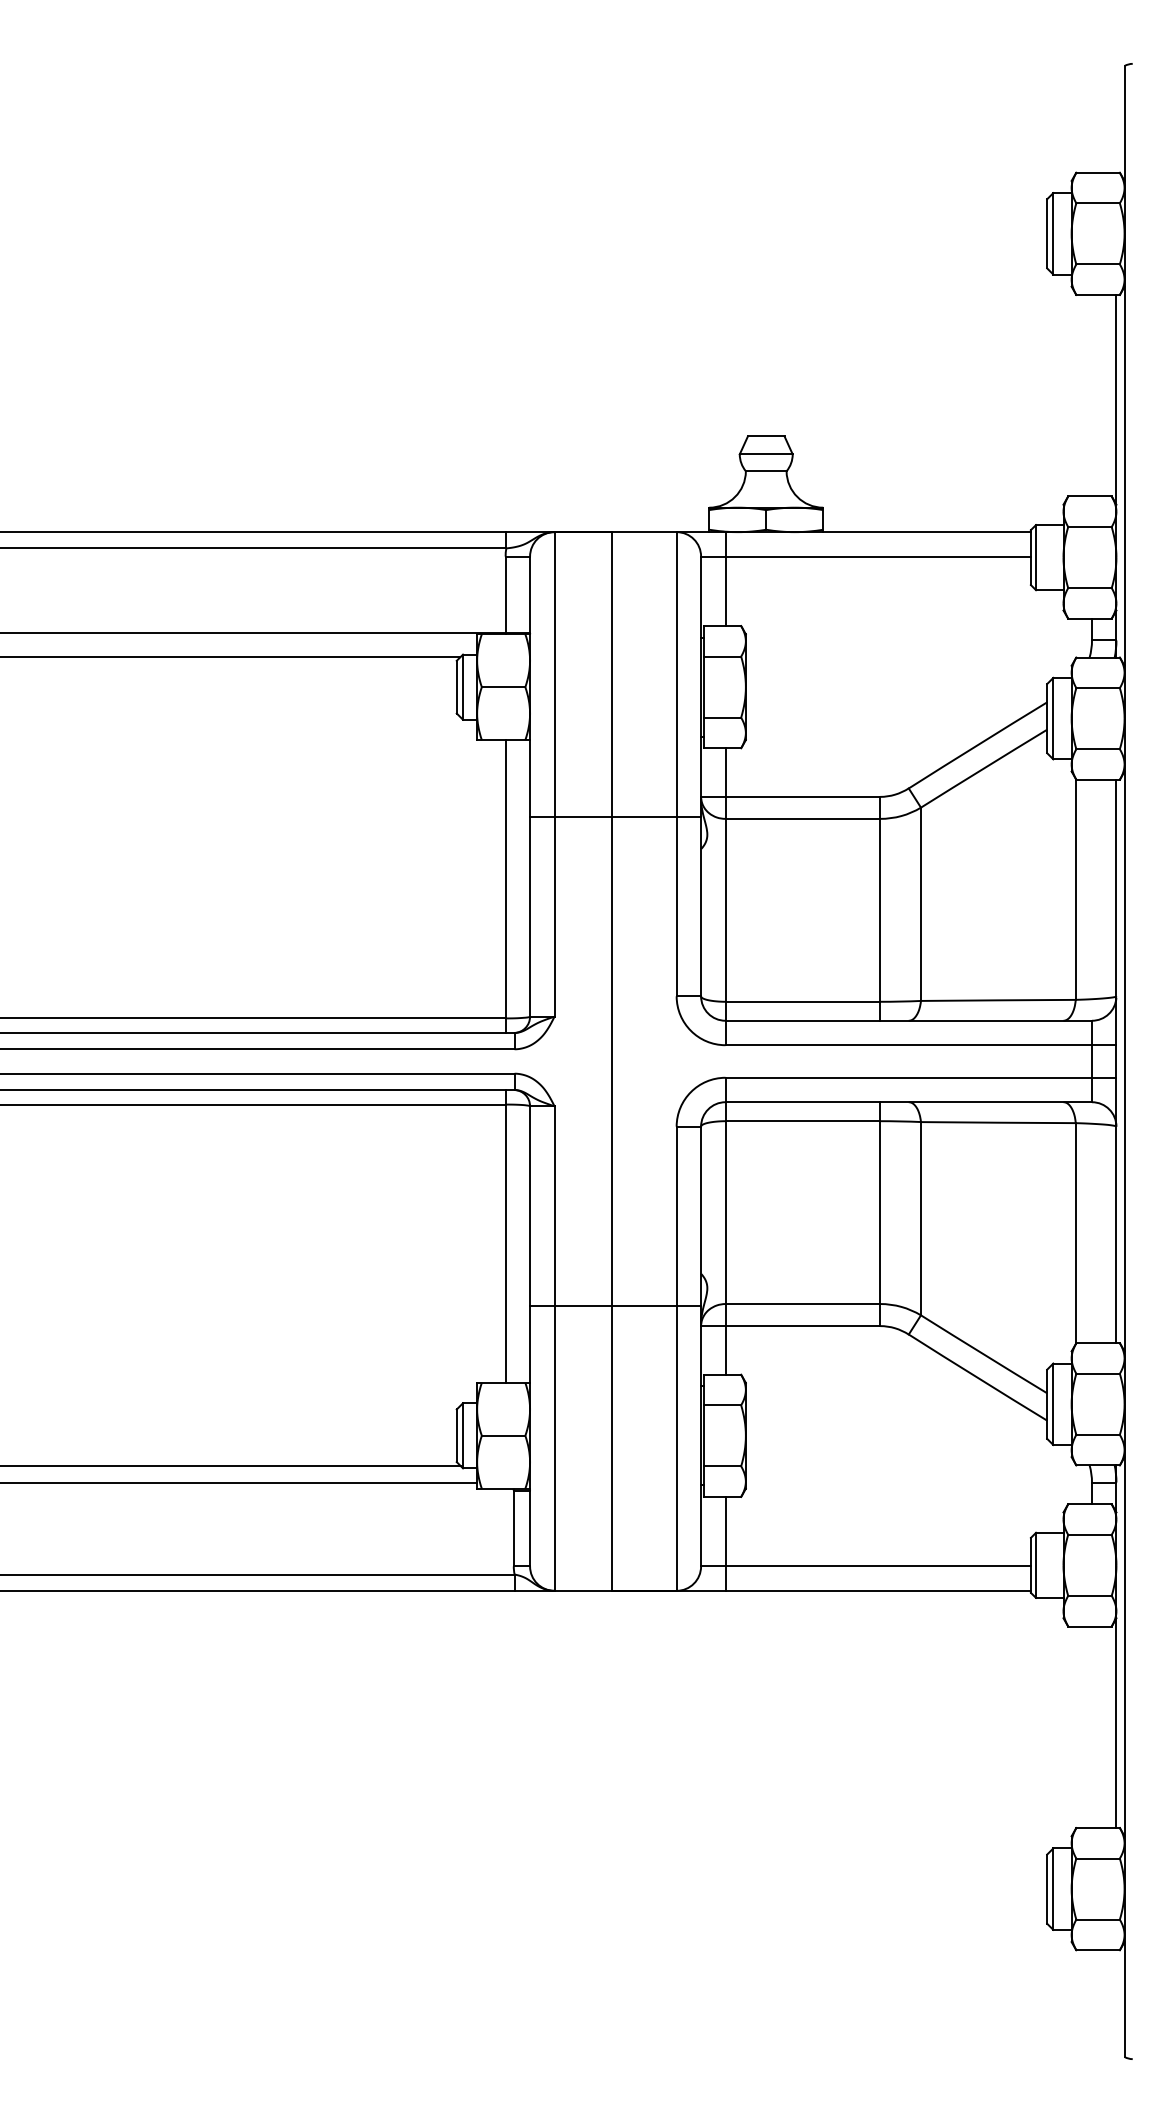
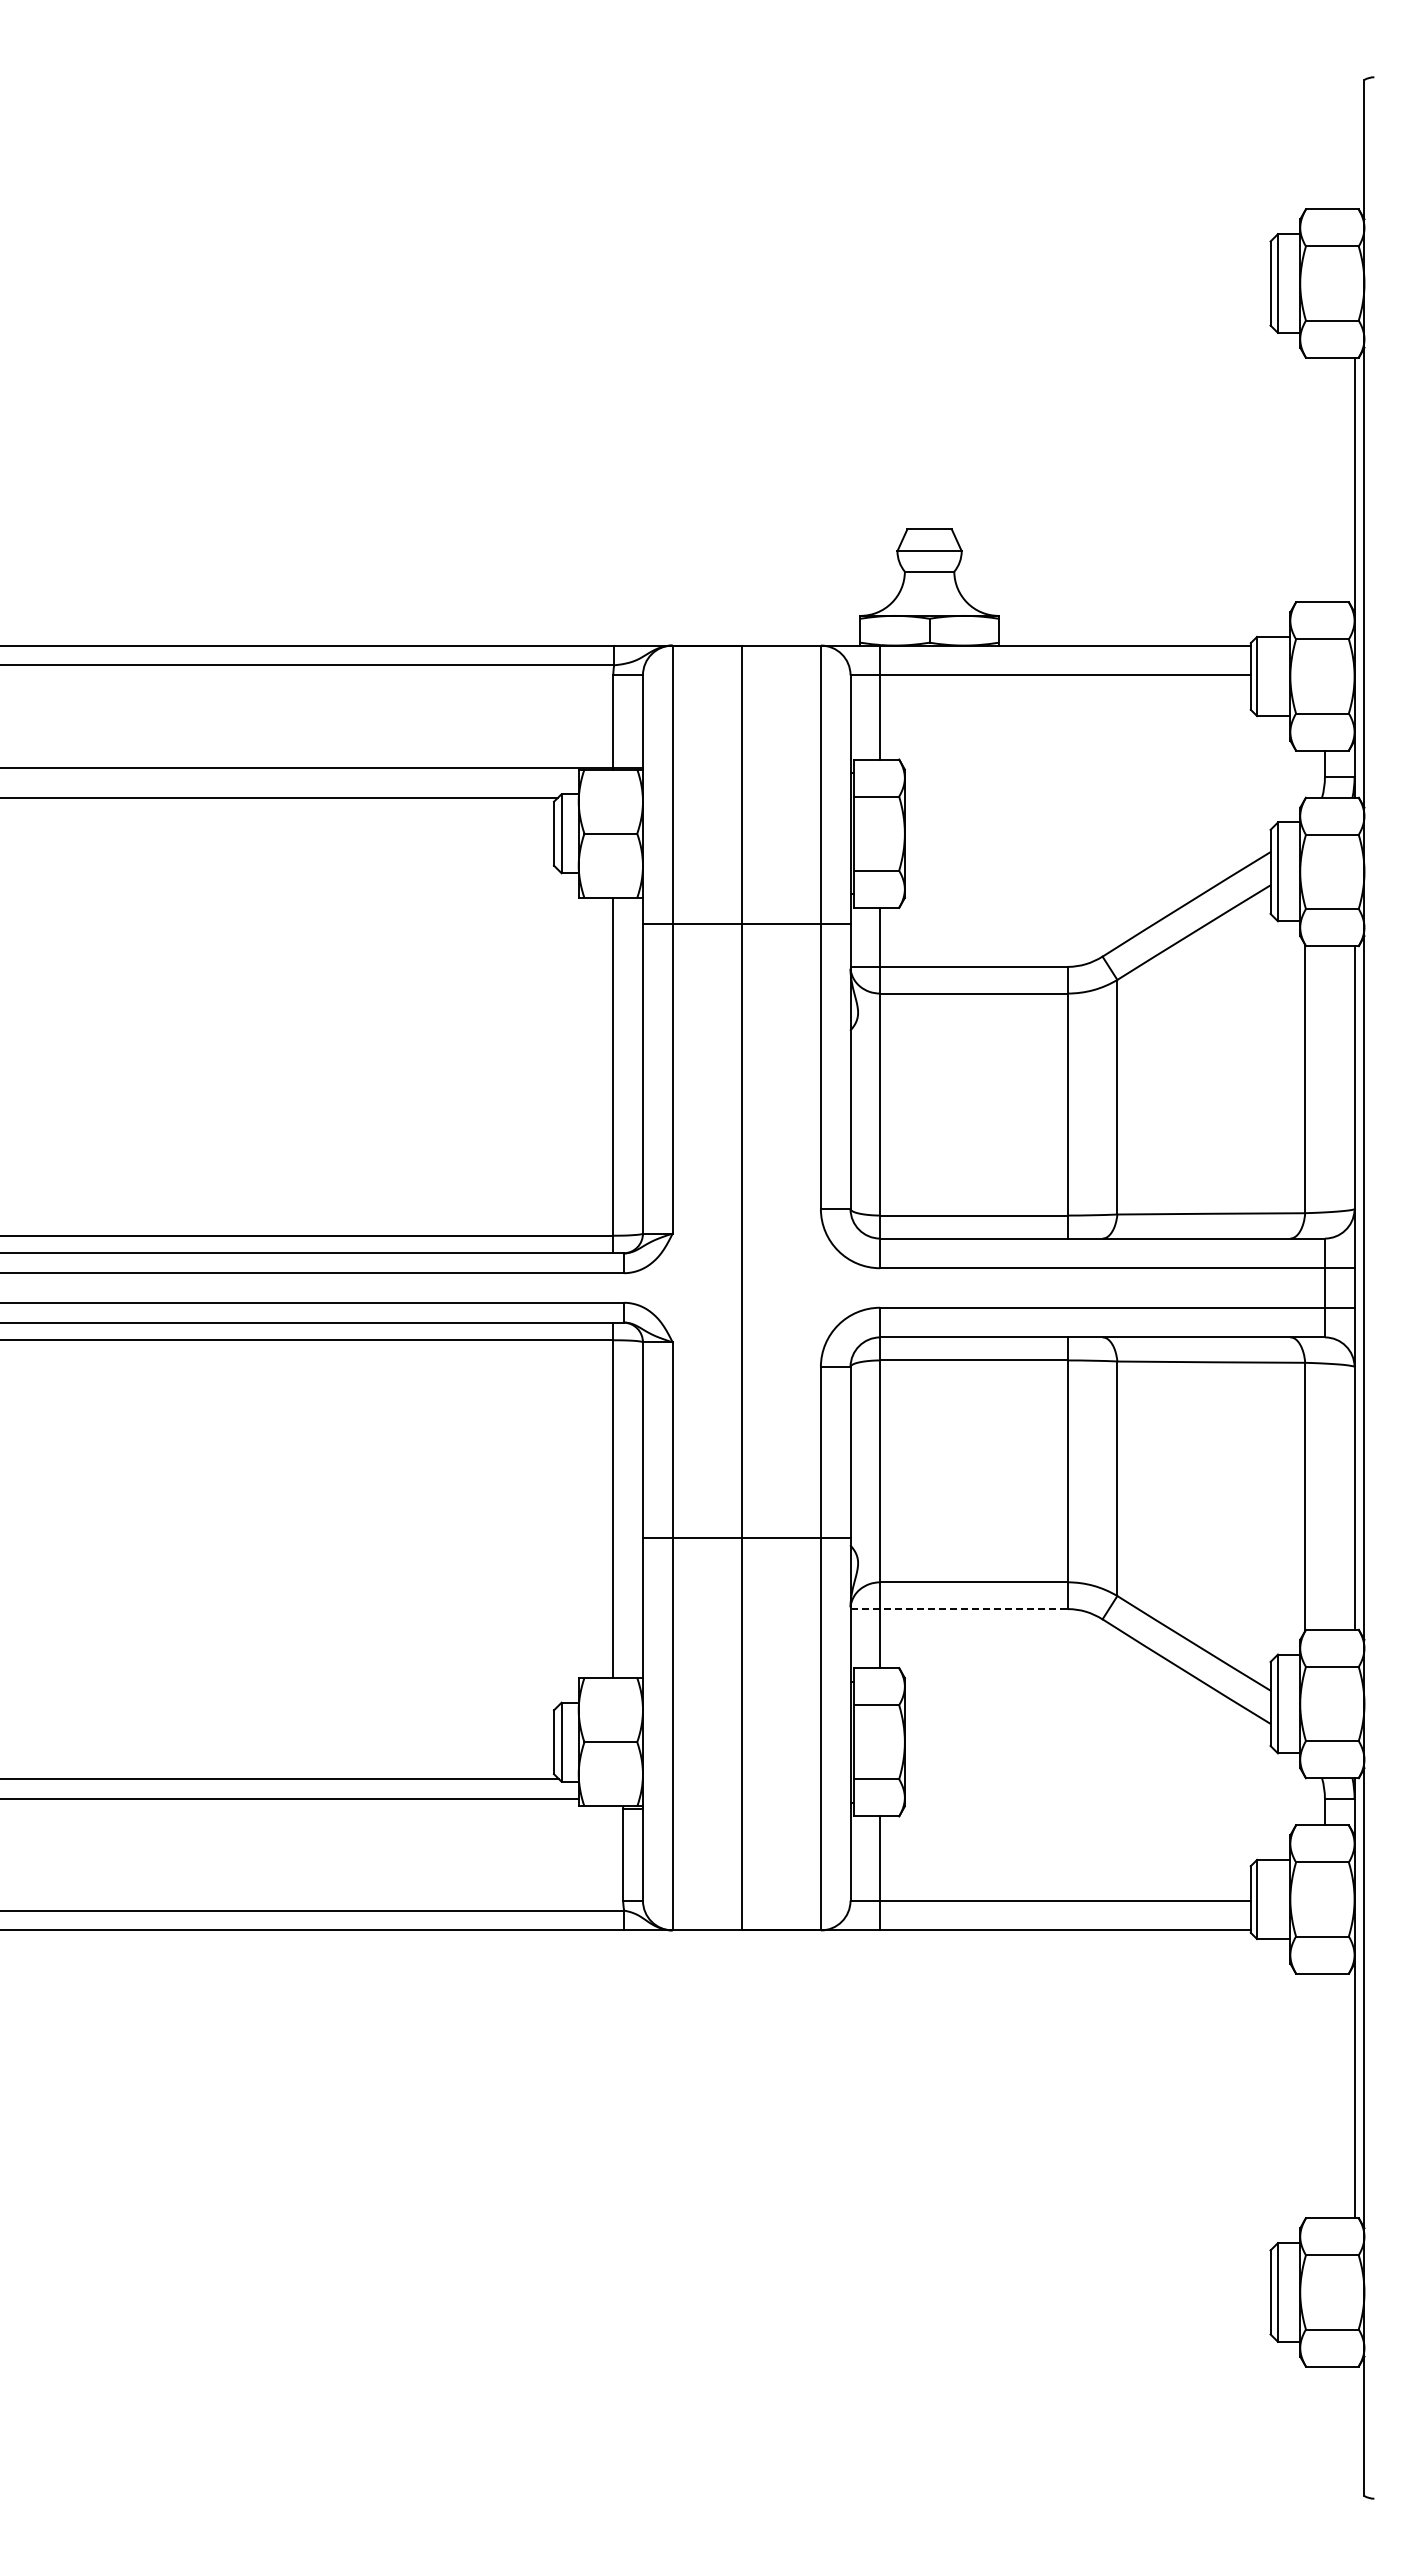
line: (615, 817) -> (746, 924), moved
line: (615, 1305) -> (746, 1537), moved
line: (790, 1326) -> (959, 1609), solid -> dashed

